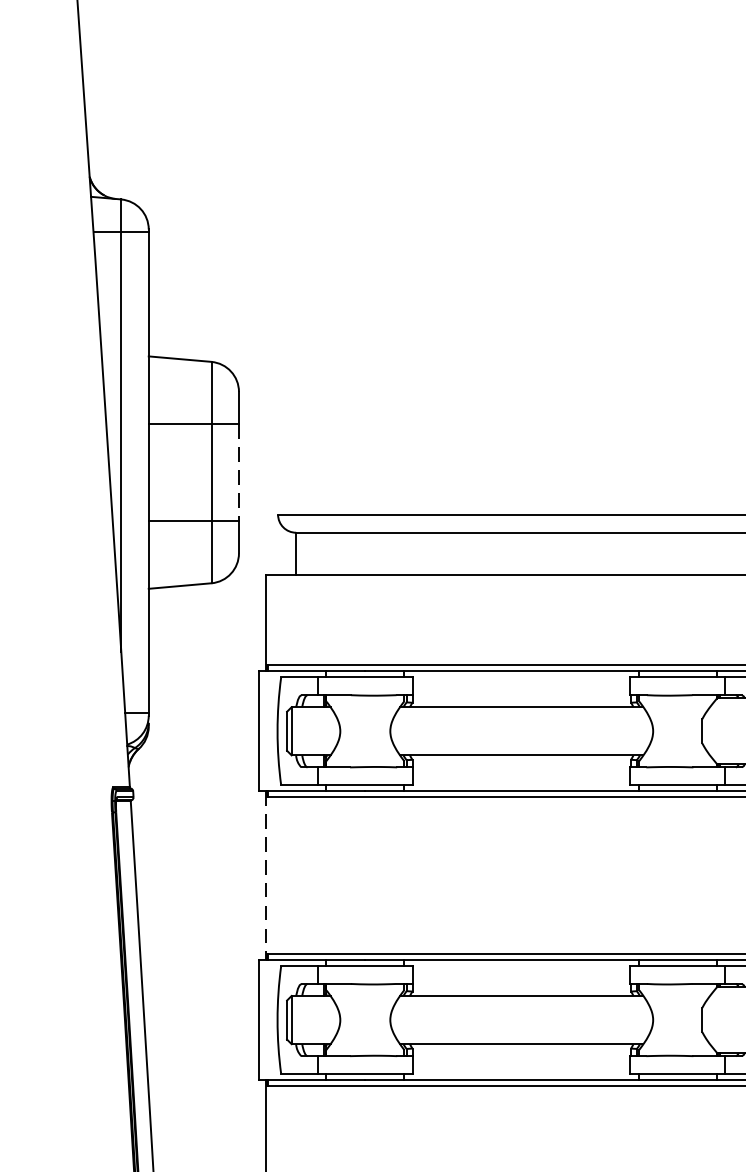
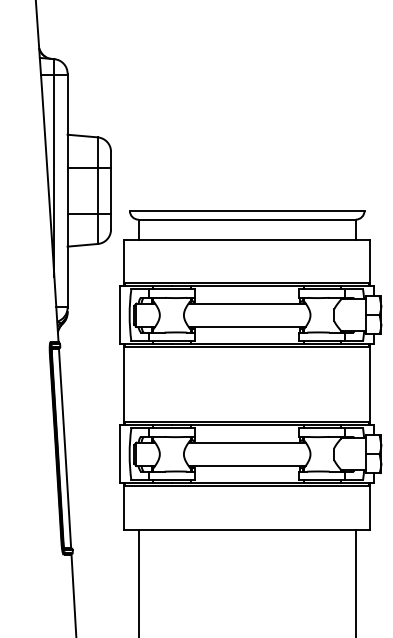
line: (239, 474) -> (111, 191), dashed -> solid
line: (266, 875) -> (124, 384), dashed -> solid

